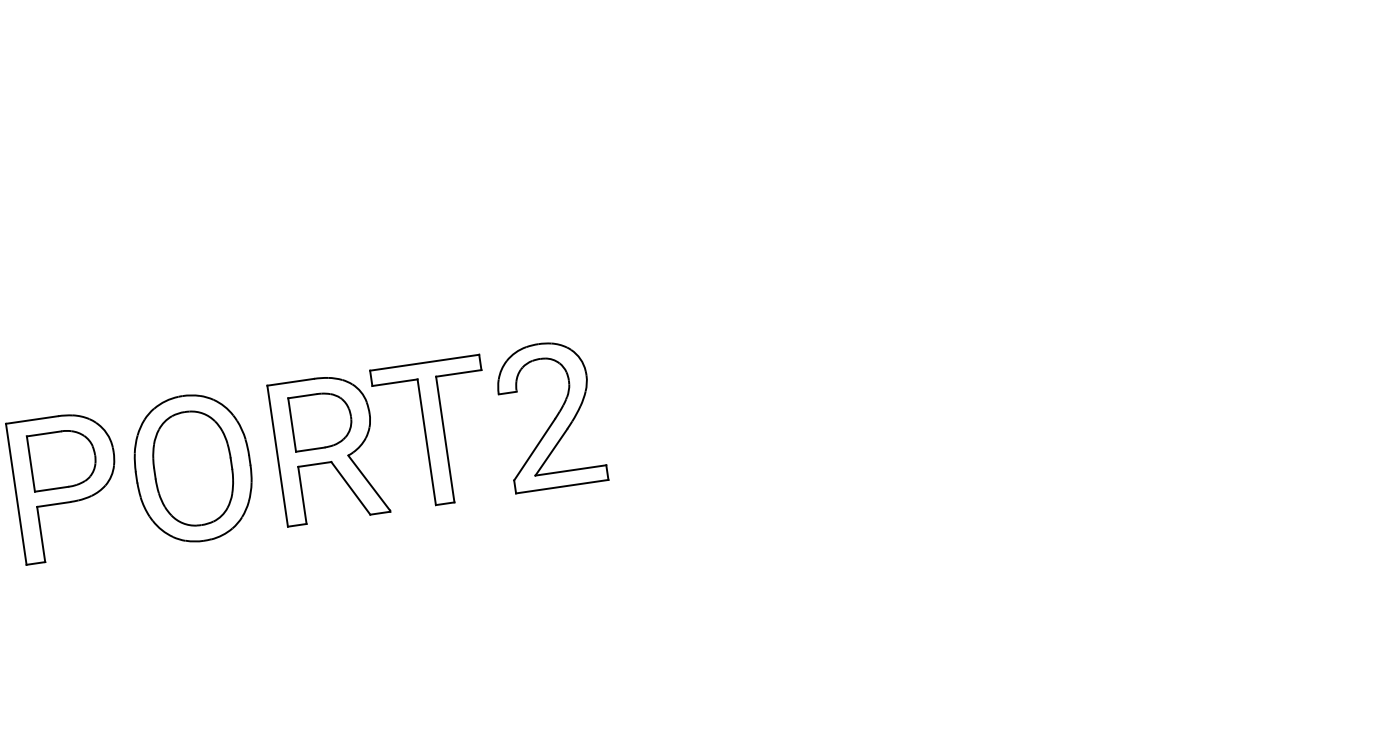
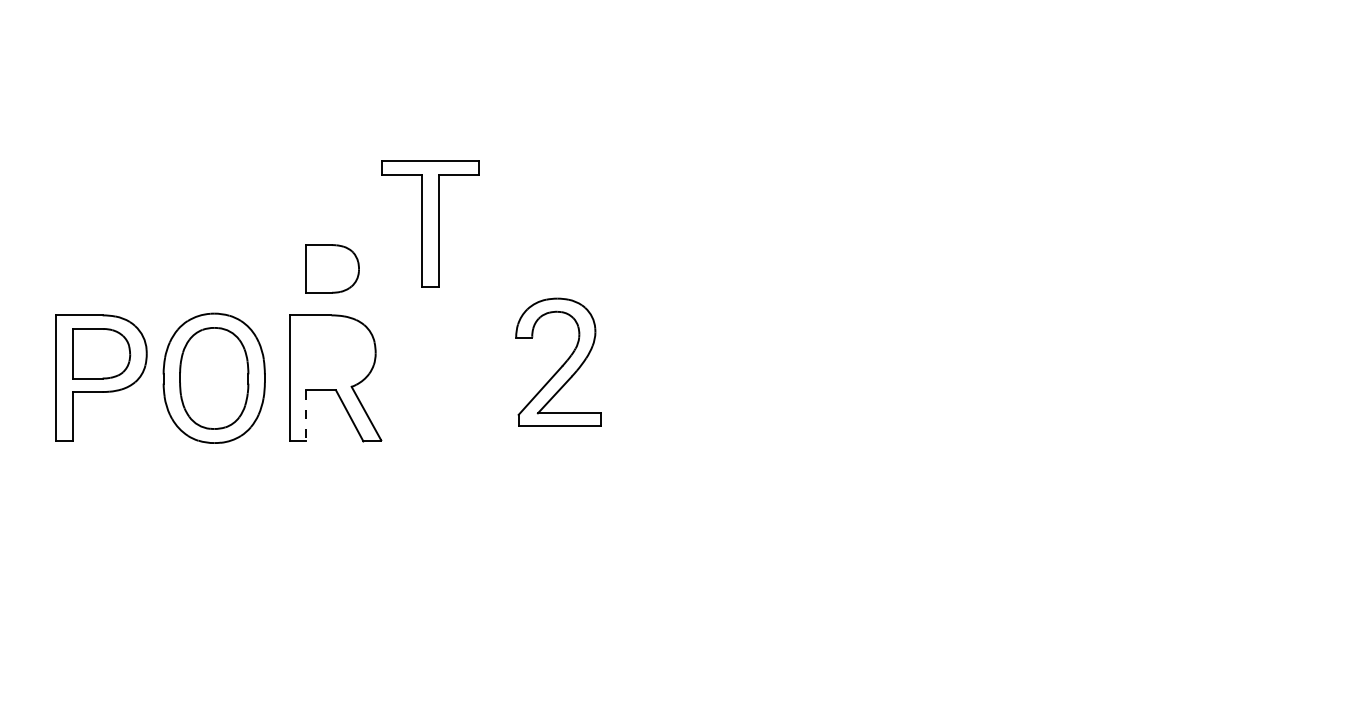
part: (550, 414) -> (558, 361), moved
part: (321, 420) -> (332, 268), moved
part: (434, 432) -> (430, 223), moved
line: (302, 494) -> (306, 415), solid -> dashed

